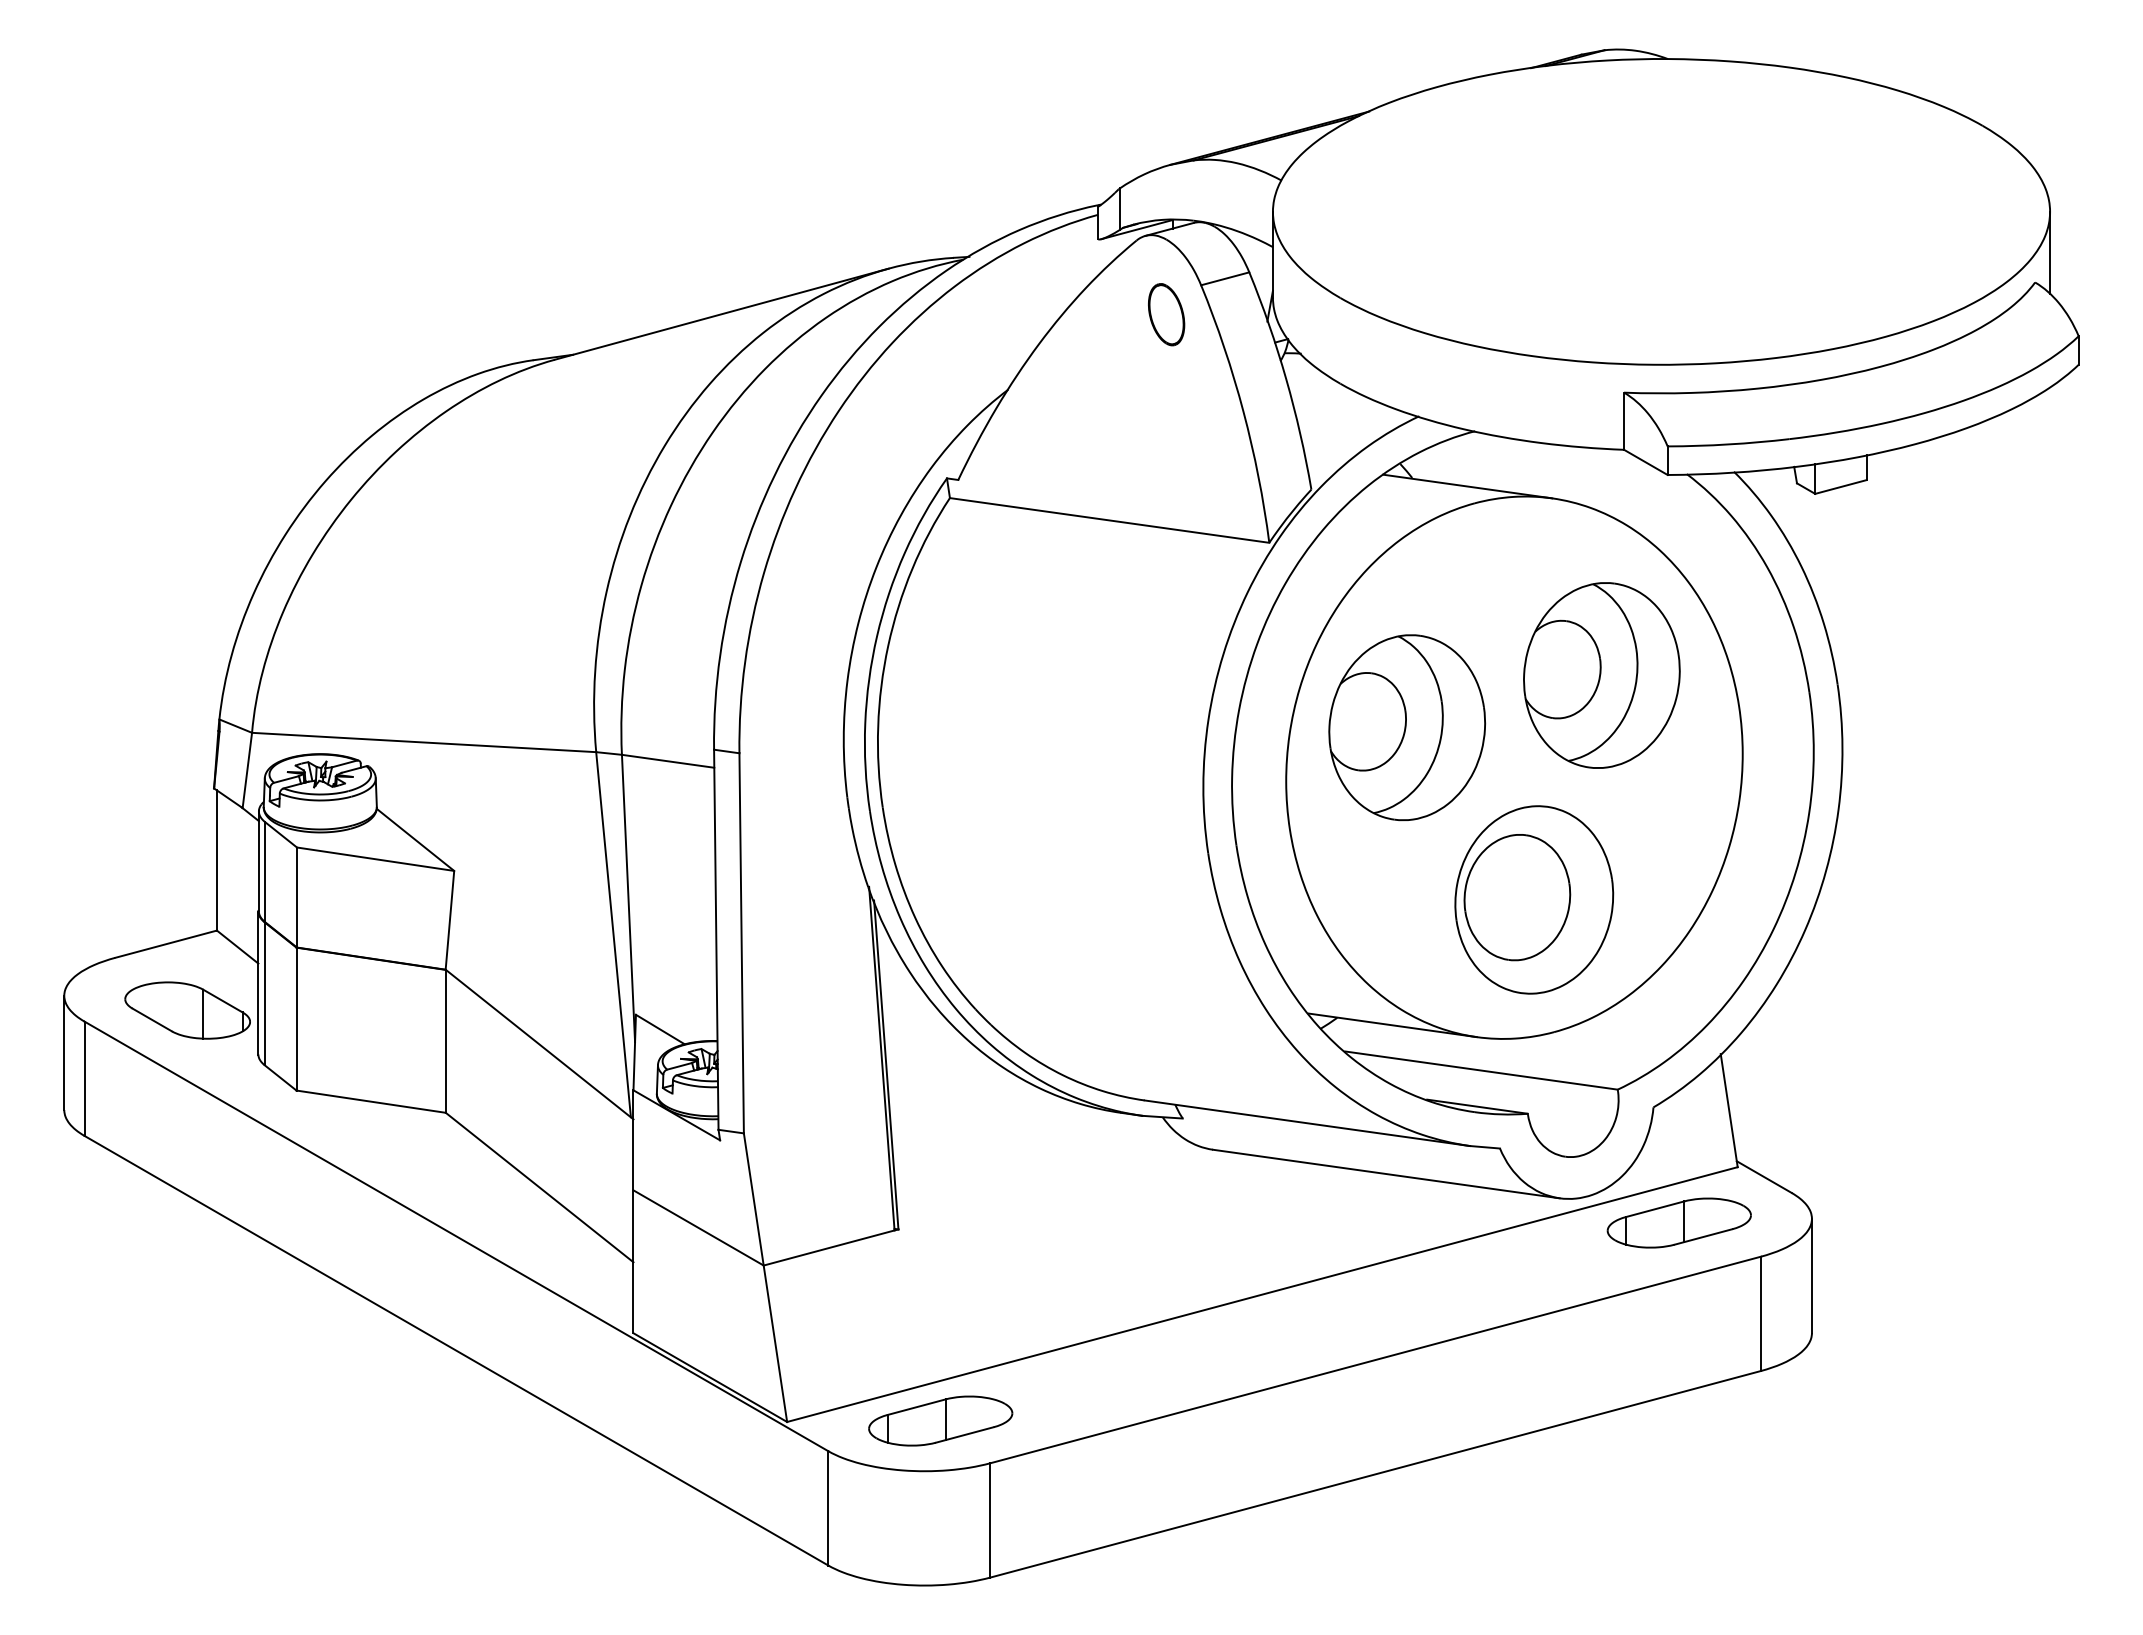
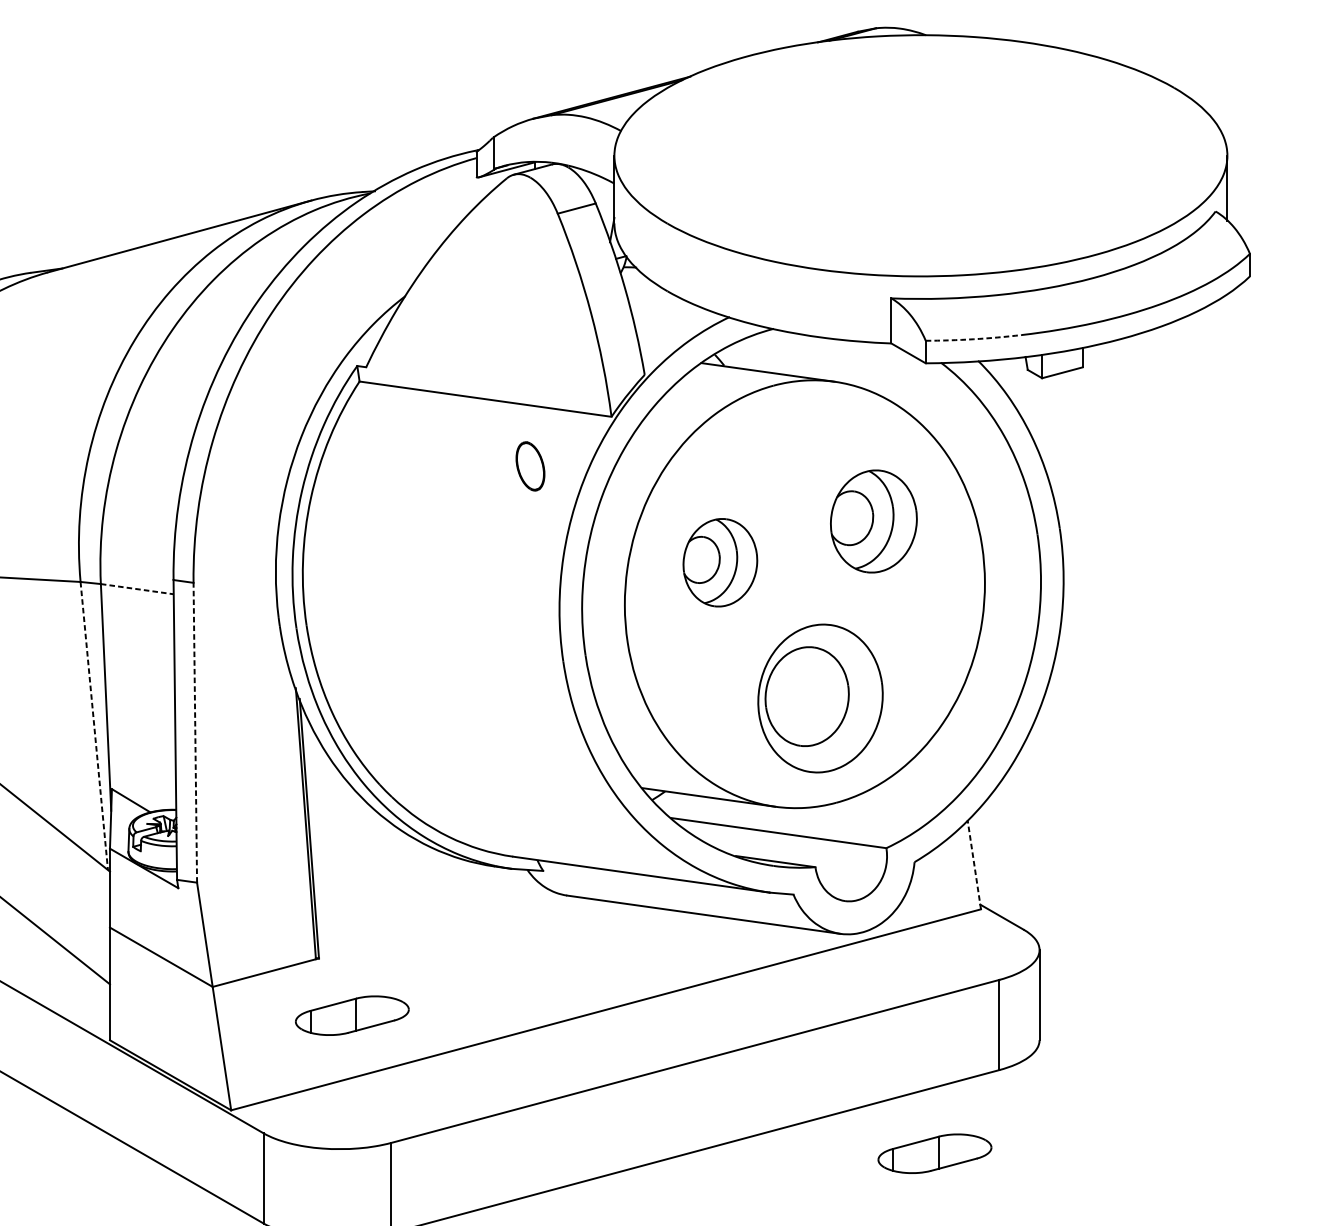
part: (1166, 314) -> (530, 466), moved
arc: (1728, 444) -> (973, 339), solid -> dashed
part: (1601, 675) -> (873, 521), size x0.7
part: (1407, 727) -> (720, 562), size x0.6
line: (668, 761) -> (137, 589), solid -> dashed
line: (613, 935) -> (94, 726), solid -> dashed
line: (741, 942) -> (195, 732), solid -> dashed
line: (1729, 1110) -> (974, 864), solid -> dashed
part: (1678, 1222) -> (934, 1153), moved
part: (940, 1420) -> (352, 1015), moved

